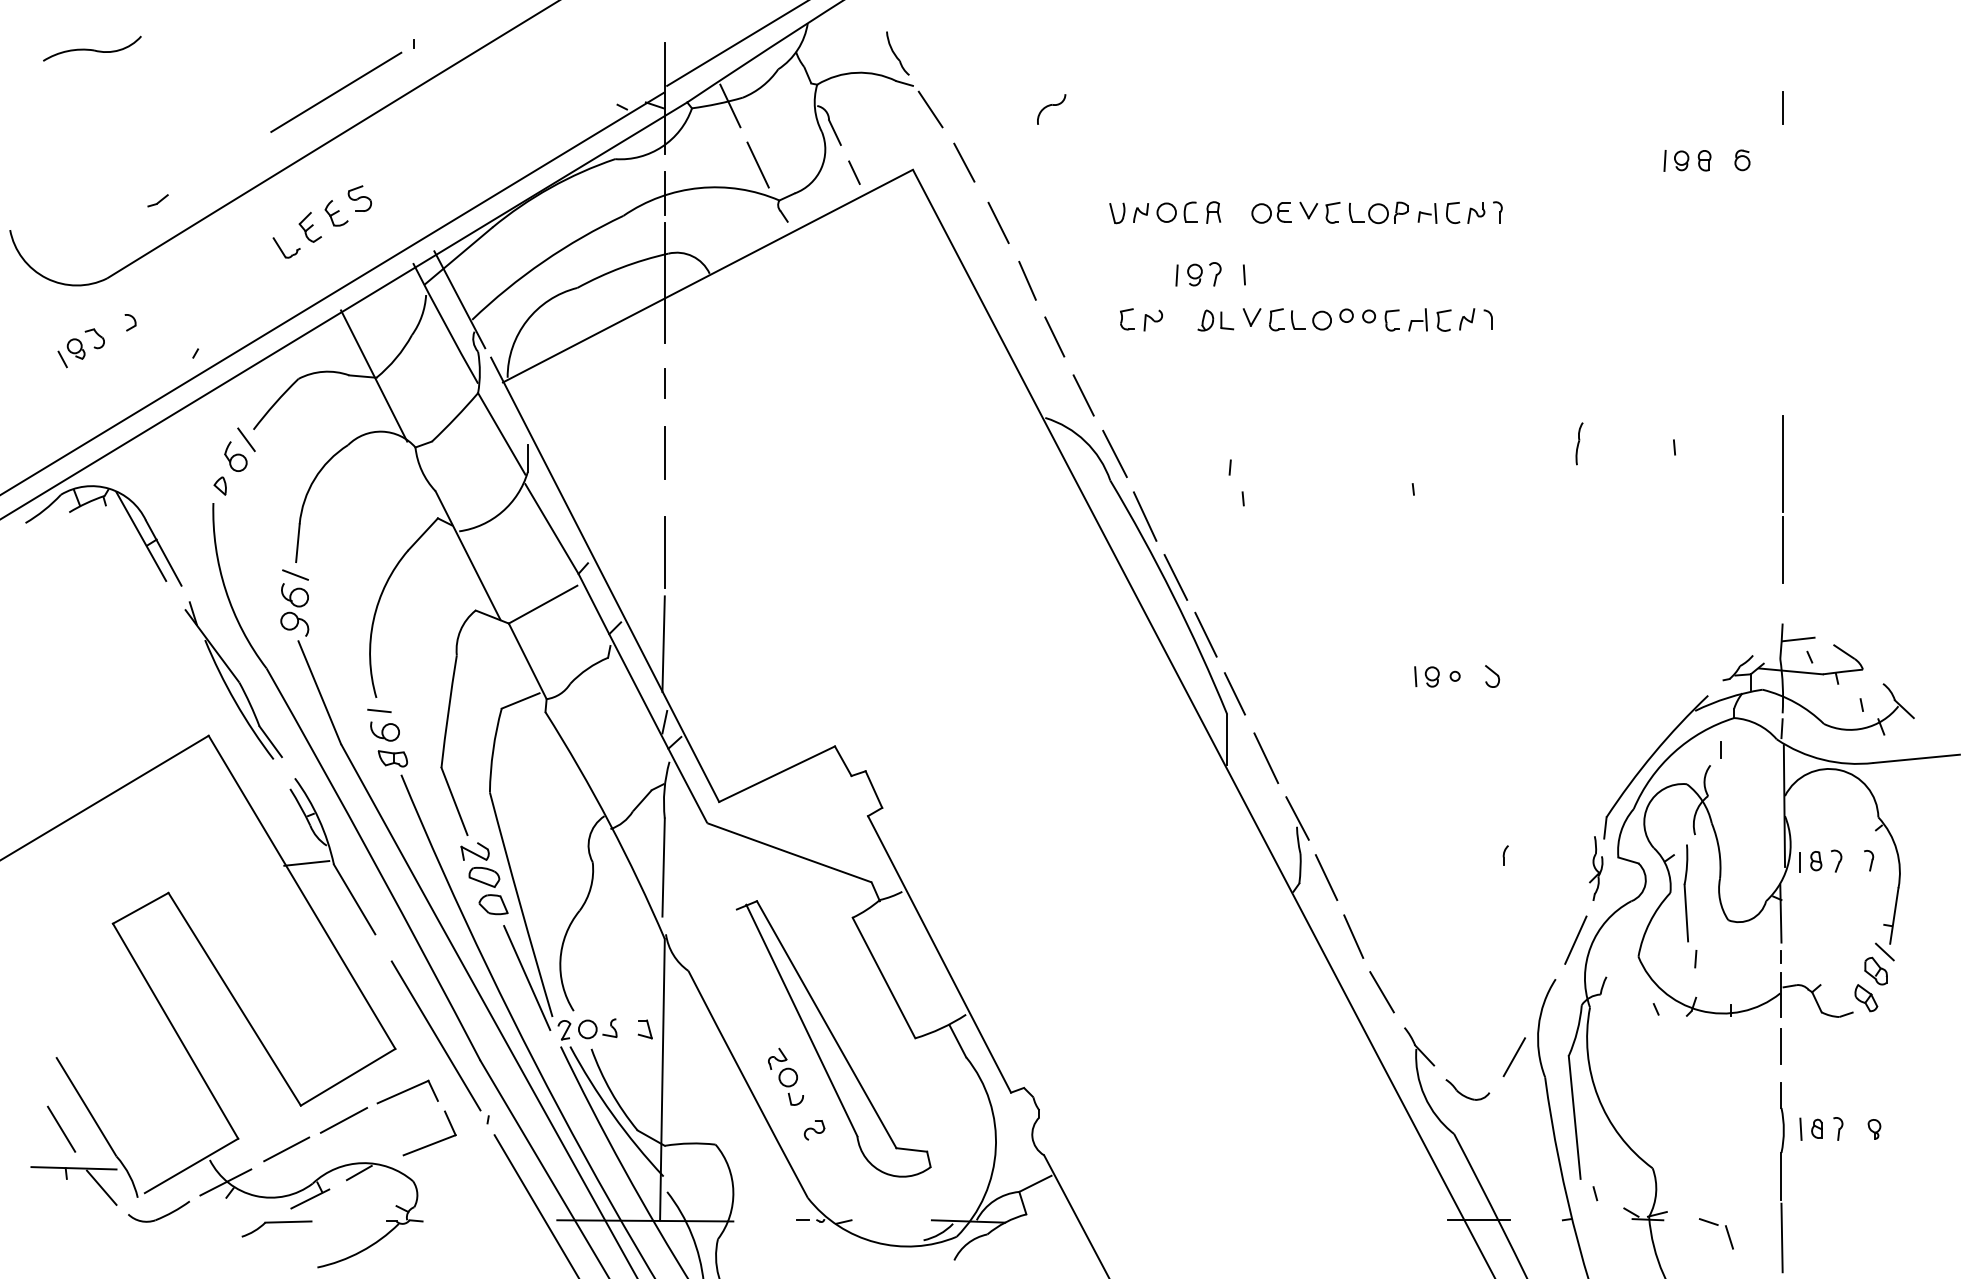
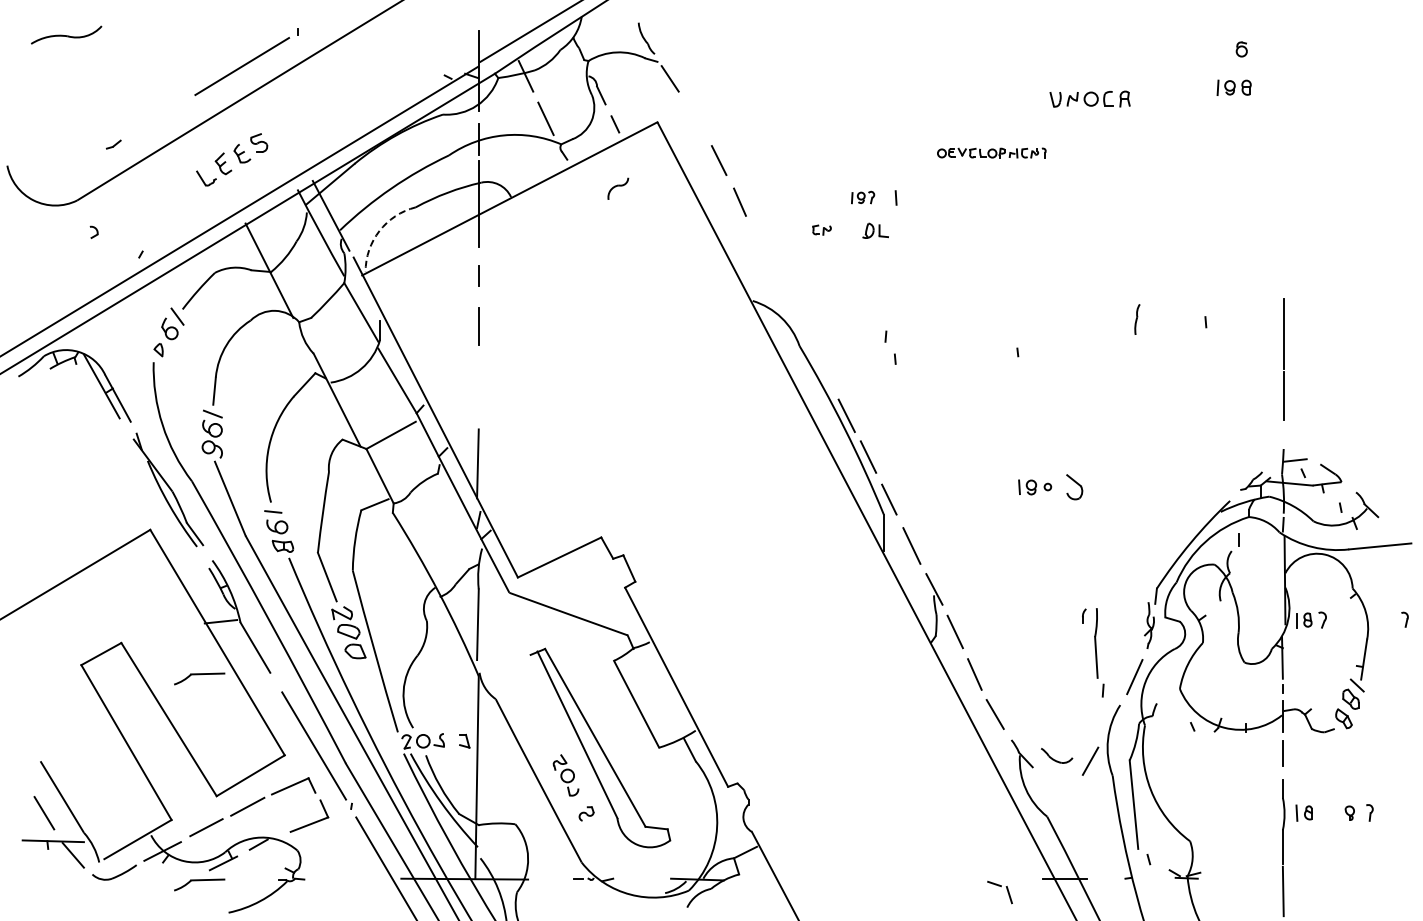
line: (1782, 107) -> (1283, 77), removed
part: (1051, 109) -> (618, 188), moved
part: (1686, 160) -> (1233, 87), moved
part: (1742, 160) -> (1241, 49), moved
line: (964, 161) -> (694, 116), removed
part: (1164, 211) -> (1089, 98), moved
part: (1376, 211) -> (991, 152), size x0.6
part: (1197, 274) -> (862, 197), size x0.7
part: (1140, 318) -> (821, 229), size x0.6
part: (1367, 320) -> (984, 230), removed
arc: (526, 321) -> (379, 231), solid -> dashed
line: (1054, 336) -> (759, 242), removed
part: (81, 347) -> (58, 250), removed
line: (1083, 395) -> (780, 284), removed
line: (1114, 453) -> (802, 326), removed
line: (1144, 515) -> (824, 371), removed
line: (664, 552) -> (478, 397), removed
part: (1492, 675) -> (1074, 486), size x1.6
part: (1868, 860) -> (1404, 619), moved
part: (1690, 906) -> (1099, 652), moved
part: (276, 942) -> (199, 678), added
line: (526, 976) -> (379, 703), removed
part: (1468, 1089) -> (1057, 755), moved
part: (1837, 1128) -> (1369, 812), moved
part: (1715, 1233) -> (999, 892), moved

